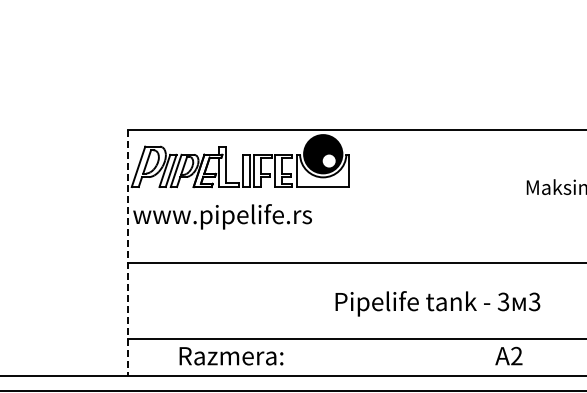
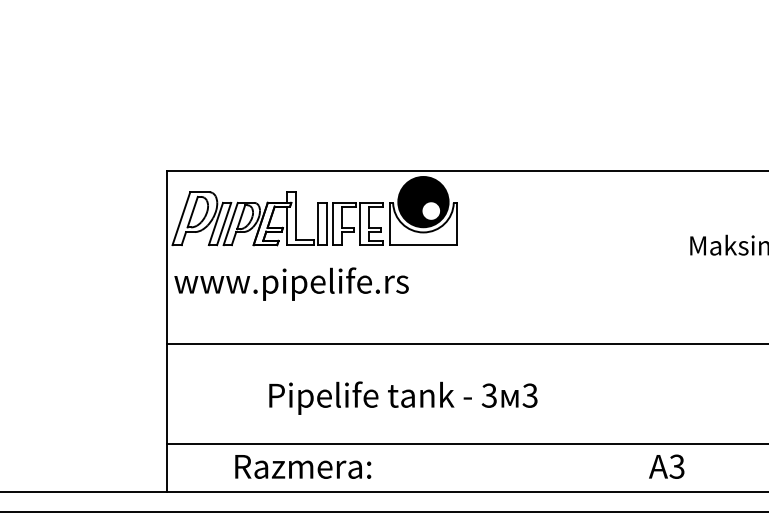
line: (127, 252) -> (166, 330), dashed -> solid
text: (437, 303) -> (402, 397), moved
text: (516, 356) -> (676, 467), 2 -> 3

